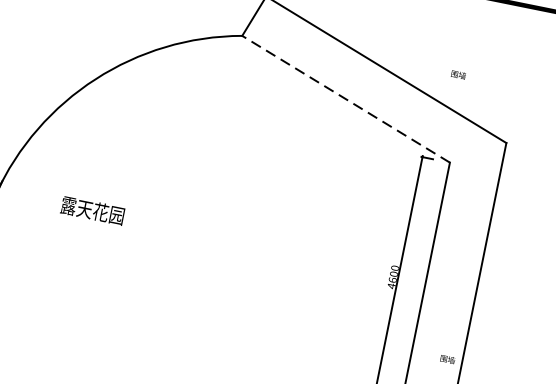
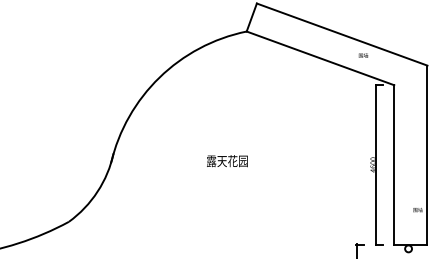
text: (458, 74) -> (363, 55), moved
line: (346, 99) -> (320, 58), dashed -> solid
text: (92, 211) -> (227, 161), moved

